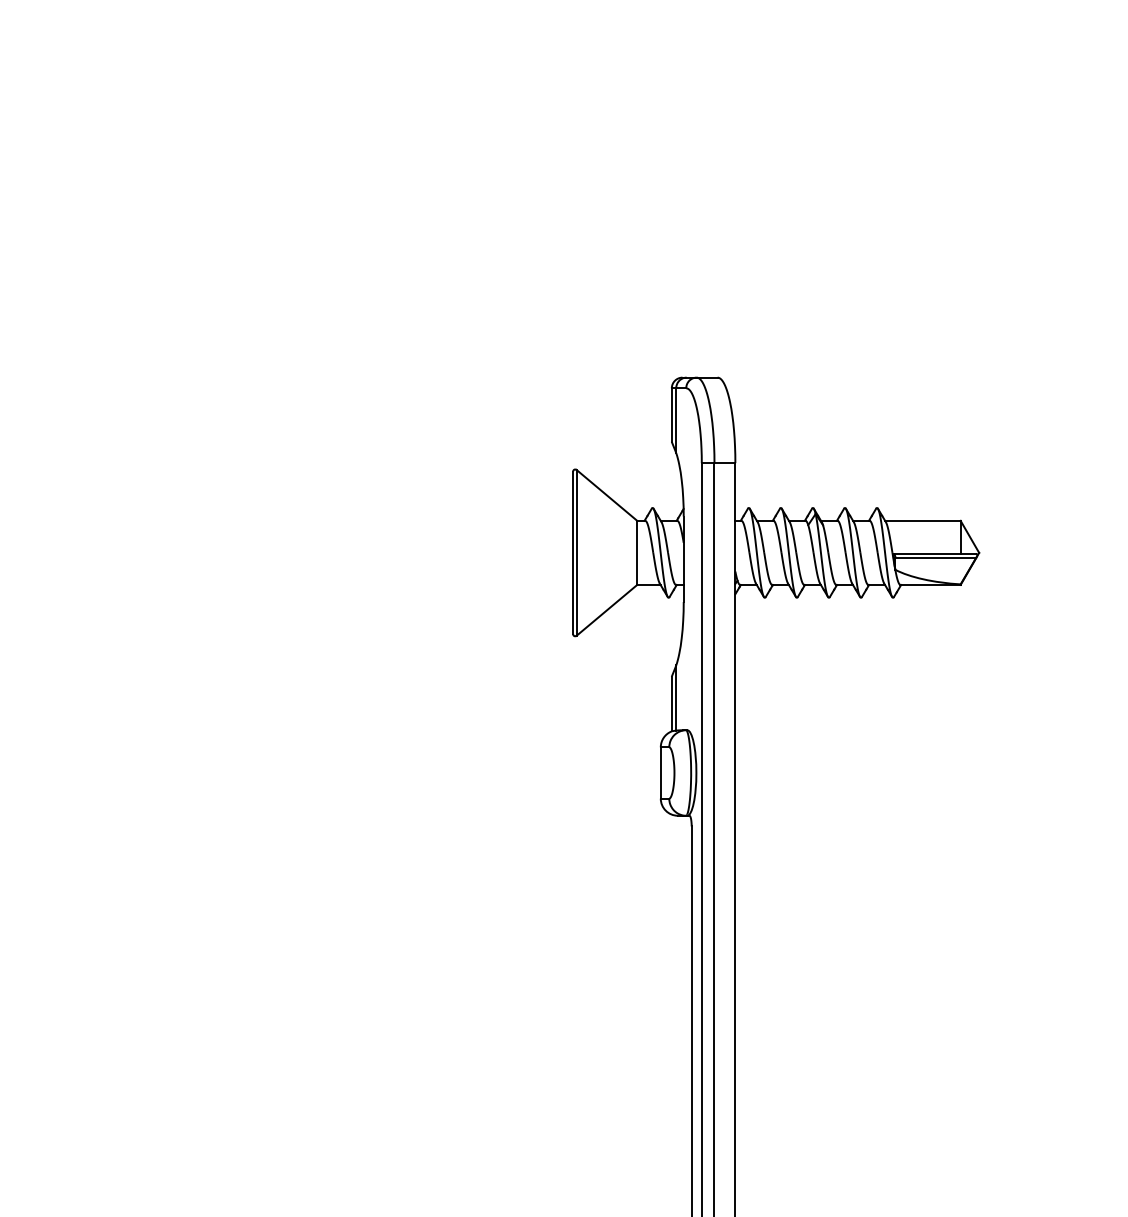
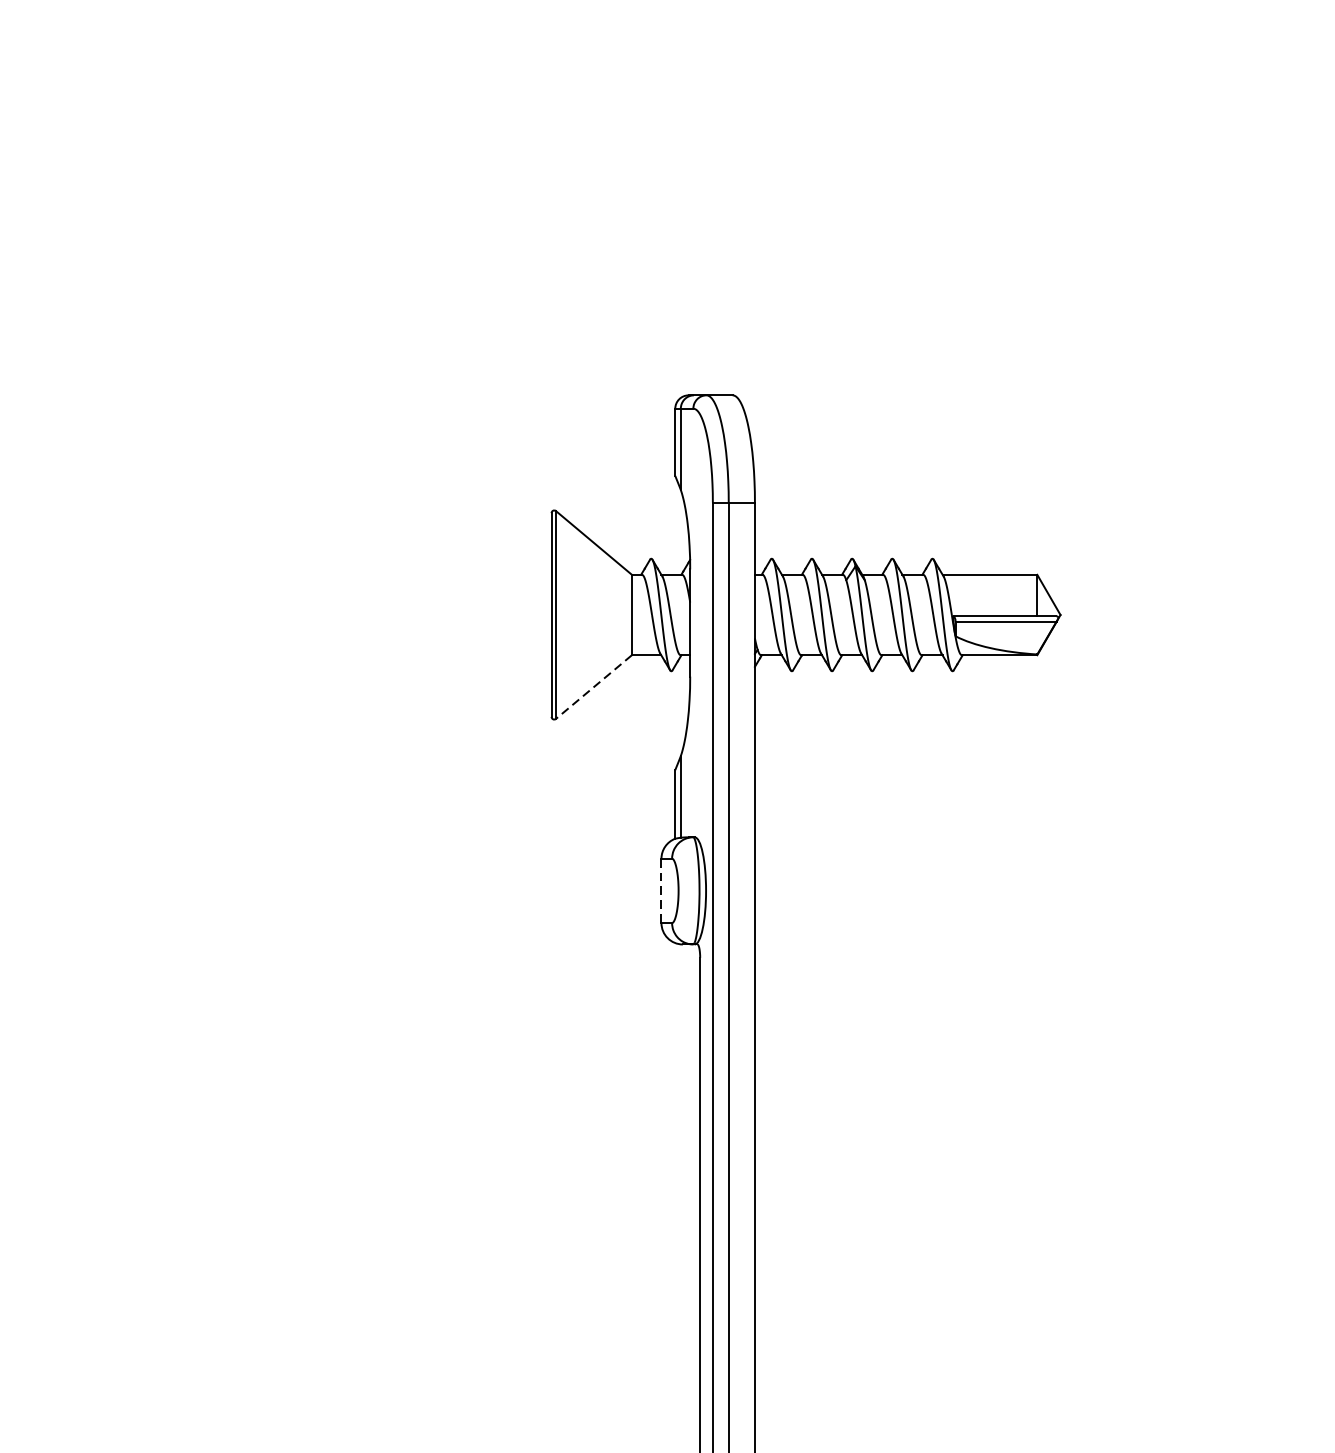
line: (606, 610) -> (593, 687), solid -> dashed
line: (660, 773) -> (661, 891), solid -> dashed

